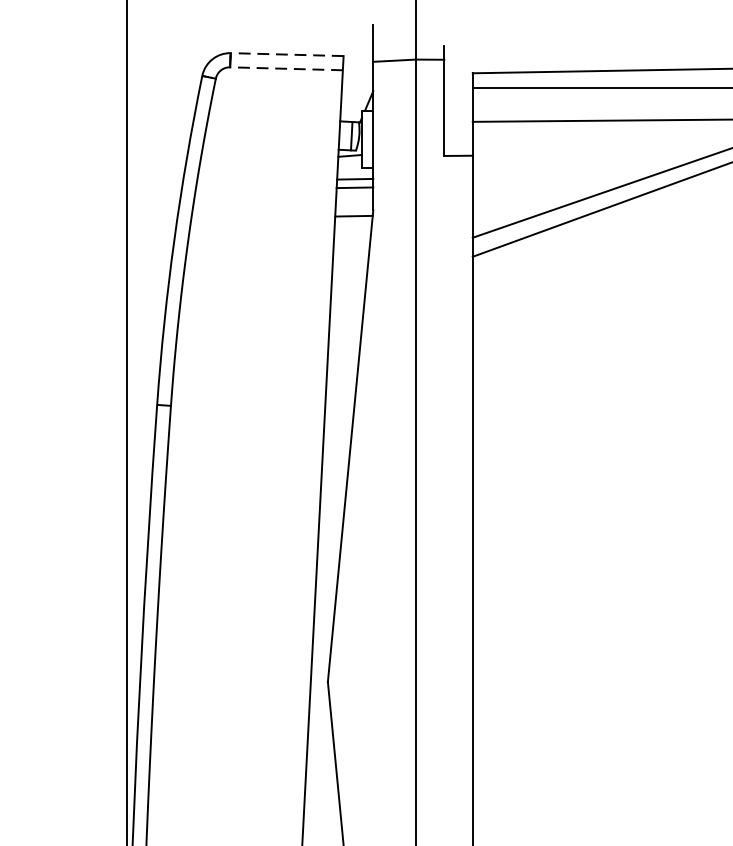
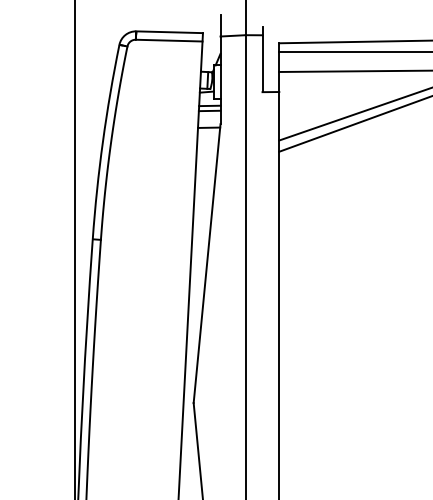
line: (286, 55) -> (169, 32), dashed -> solid
line: (285, 68) -> (168, 40), dashed -> solid

